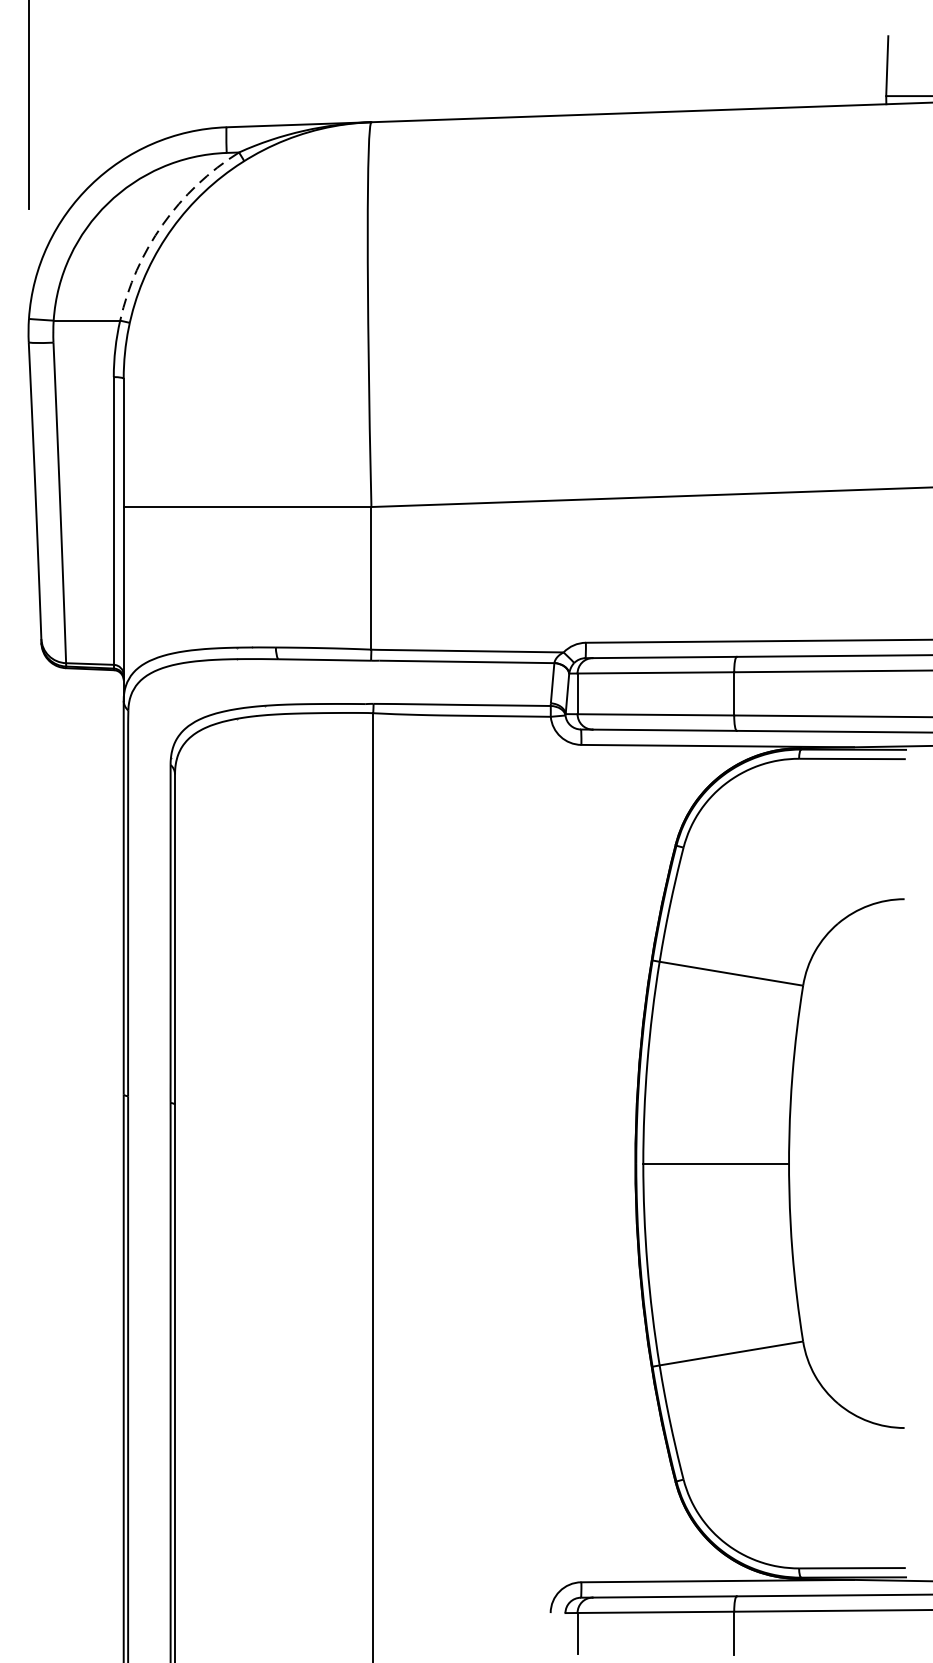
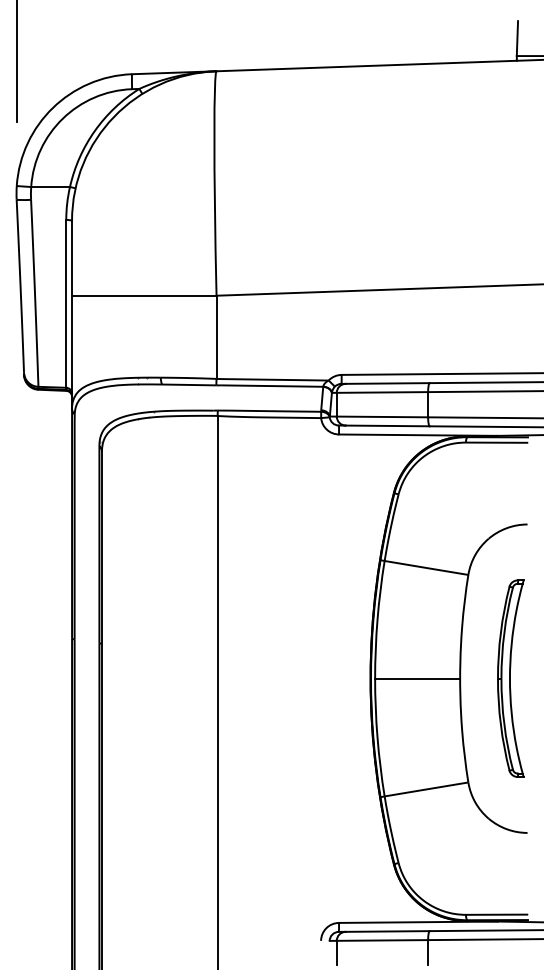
arc: (162, 225) -> (94, 131), dashed -> solid
part: (875, 1163) -> (510, 678), added

